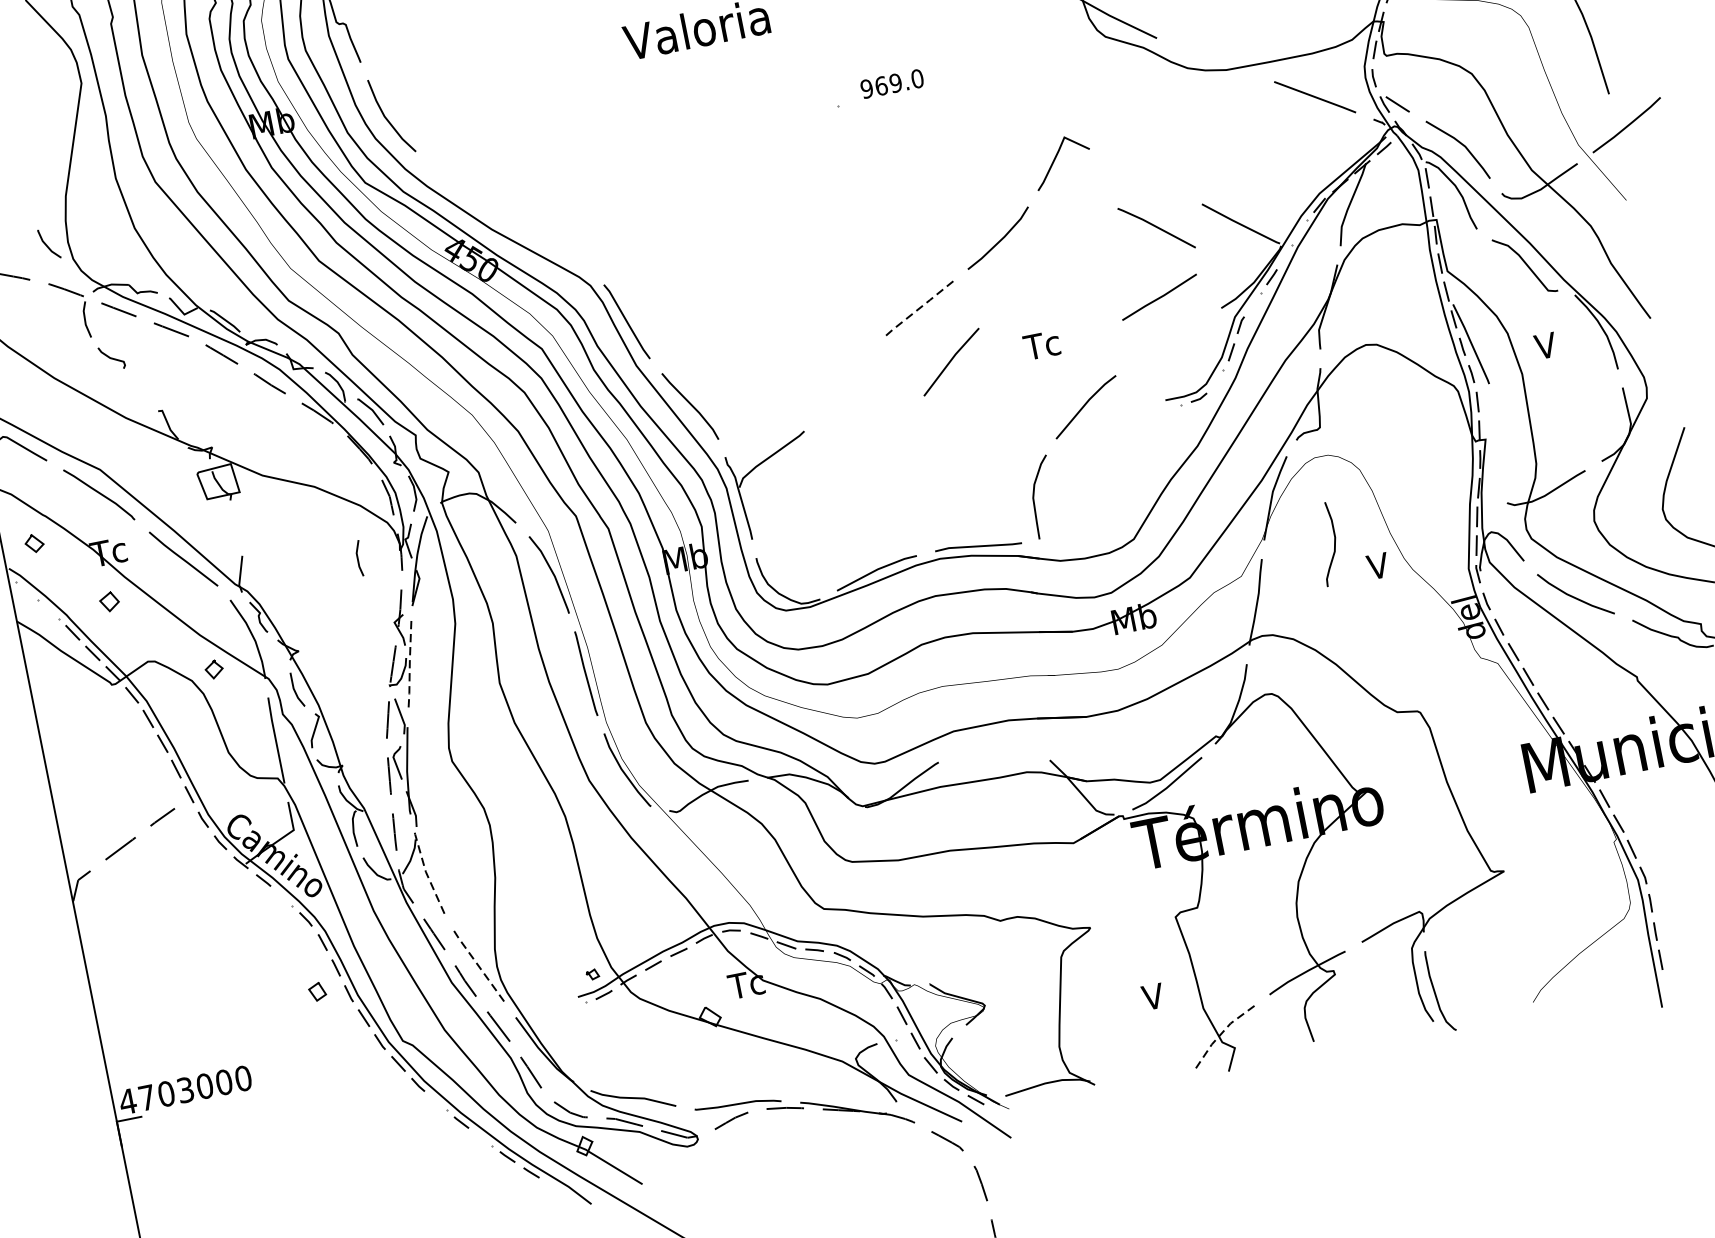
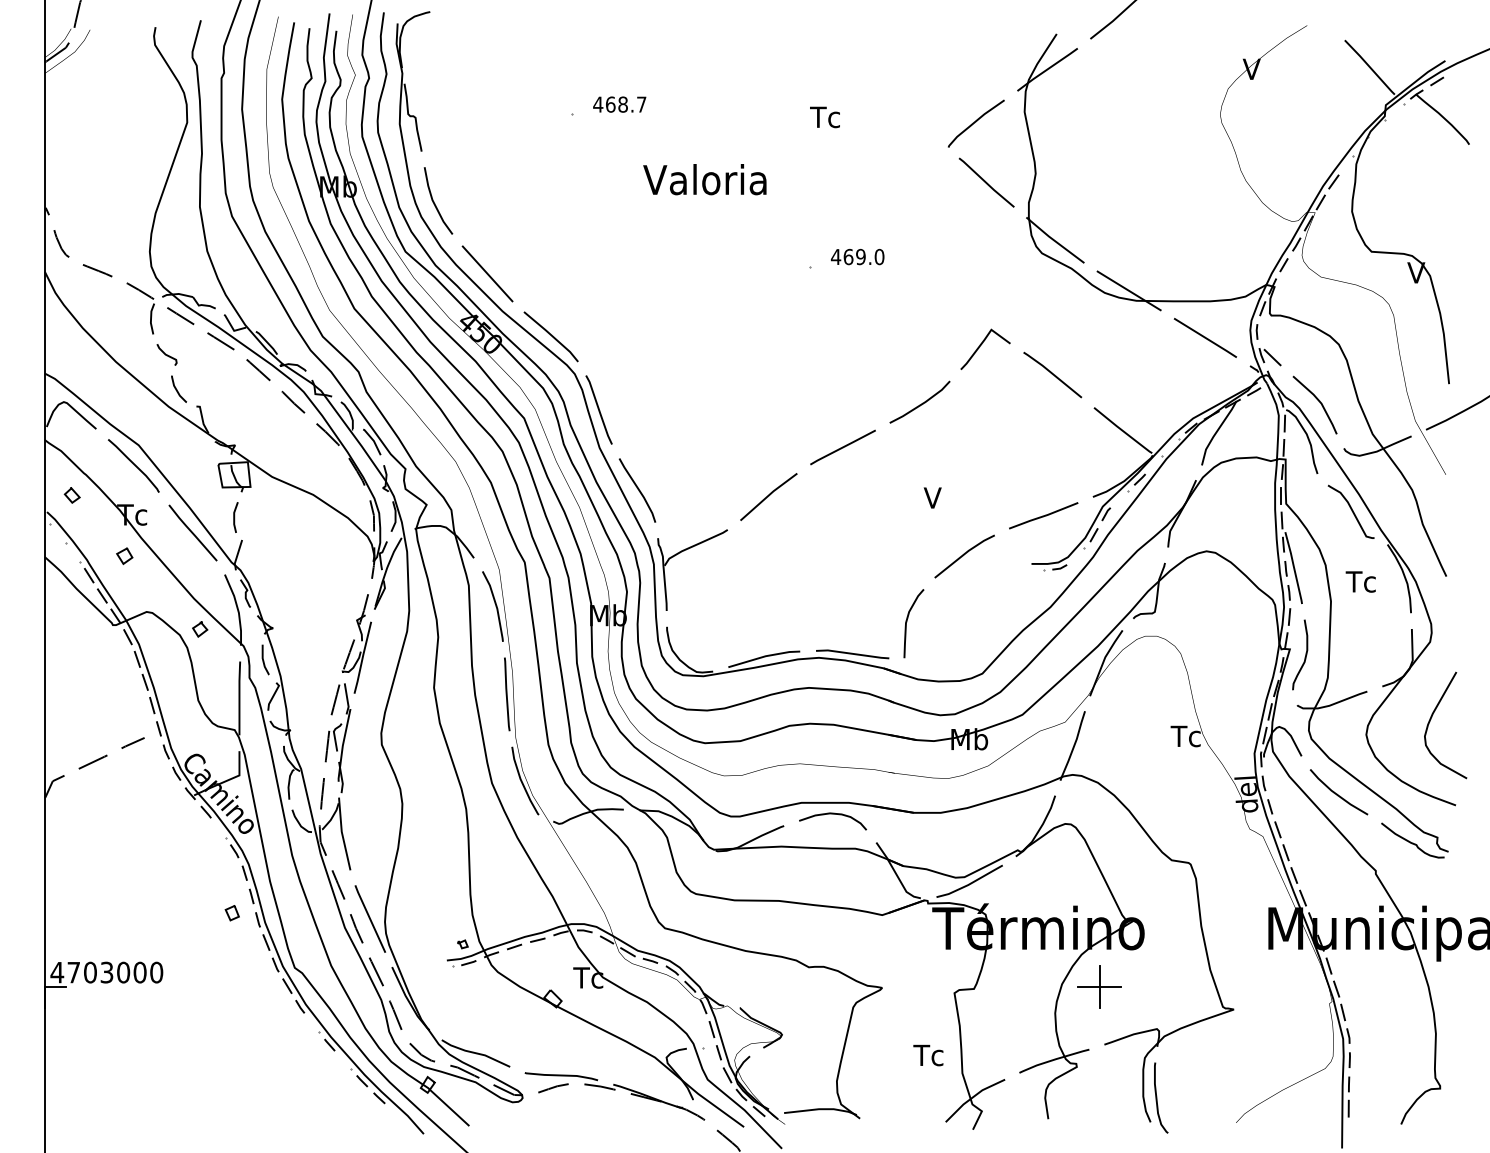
line: (1214, 59) -> (1128, 290), added
text: (866, 88) -> (835, 256), 969.0 -> 469.0
line: (465, 189) -> (487, 273), added
line: (1156, 227) -> (1052, 374), moved
curve: (47, 244) -> (177, 389), moved
line: (553, 246) -> (550, 335), added
line: (1159, 297) -> (1043, 515), moved
line: (918, 308) -> (842, 447), dashed -> solid
text: (1041, 344) -> (938, 497), Tc -> V
text: (1551, 344) -> (1360, 581), V -> Tc
line: (950, 361) -> (768, 496), moved
curve: (1334, 542) -> (1305, 654), moved
line: (359, 558) -> (235, 517), moved
text: (1384, 565) -> (1185, 736), V -> Tc
line: (409, 665) -> (362, 658), dashed -> solid
curve: (993, 737) -> (833, 814), added
line: (427, 873) -> (342, 833), dashed -> solid
part: (1342, 875) -> (1099, 986), added
line: (478, 966) -> (369, 918), dashed -> solid
text: (1159, 995) -> (928, 1055), V -> Tc
line: (1220, 1034) -> (972, 1097), dashed -> solid

